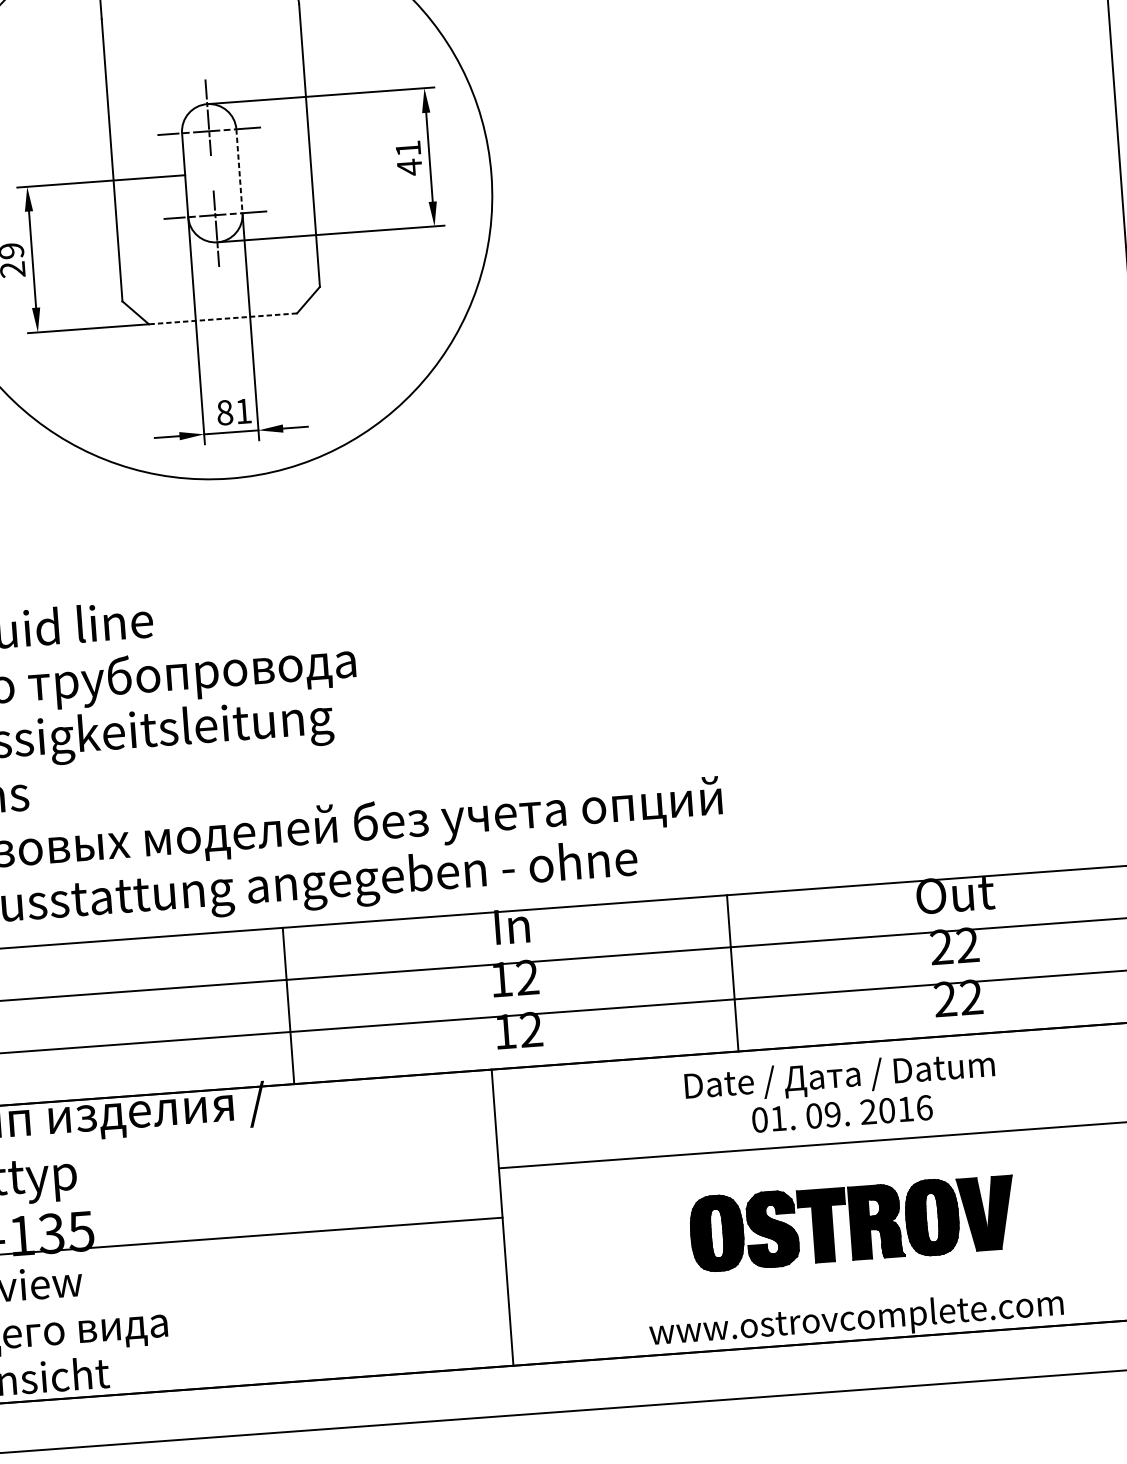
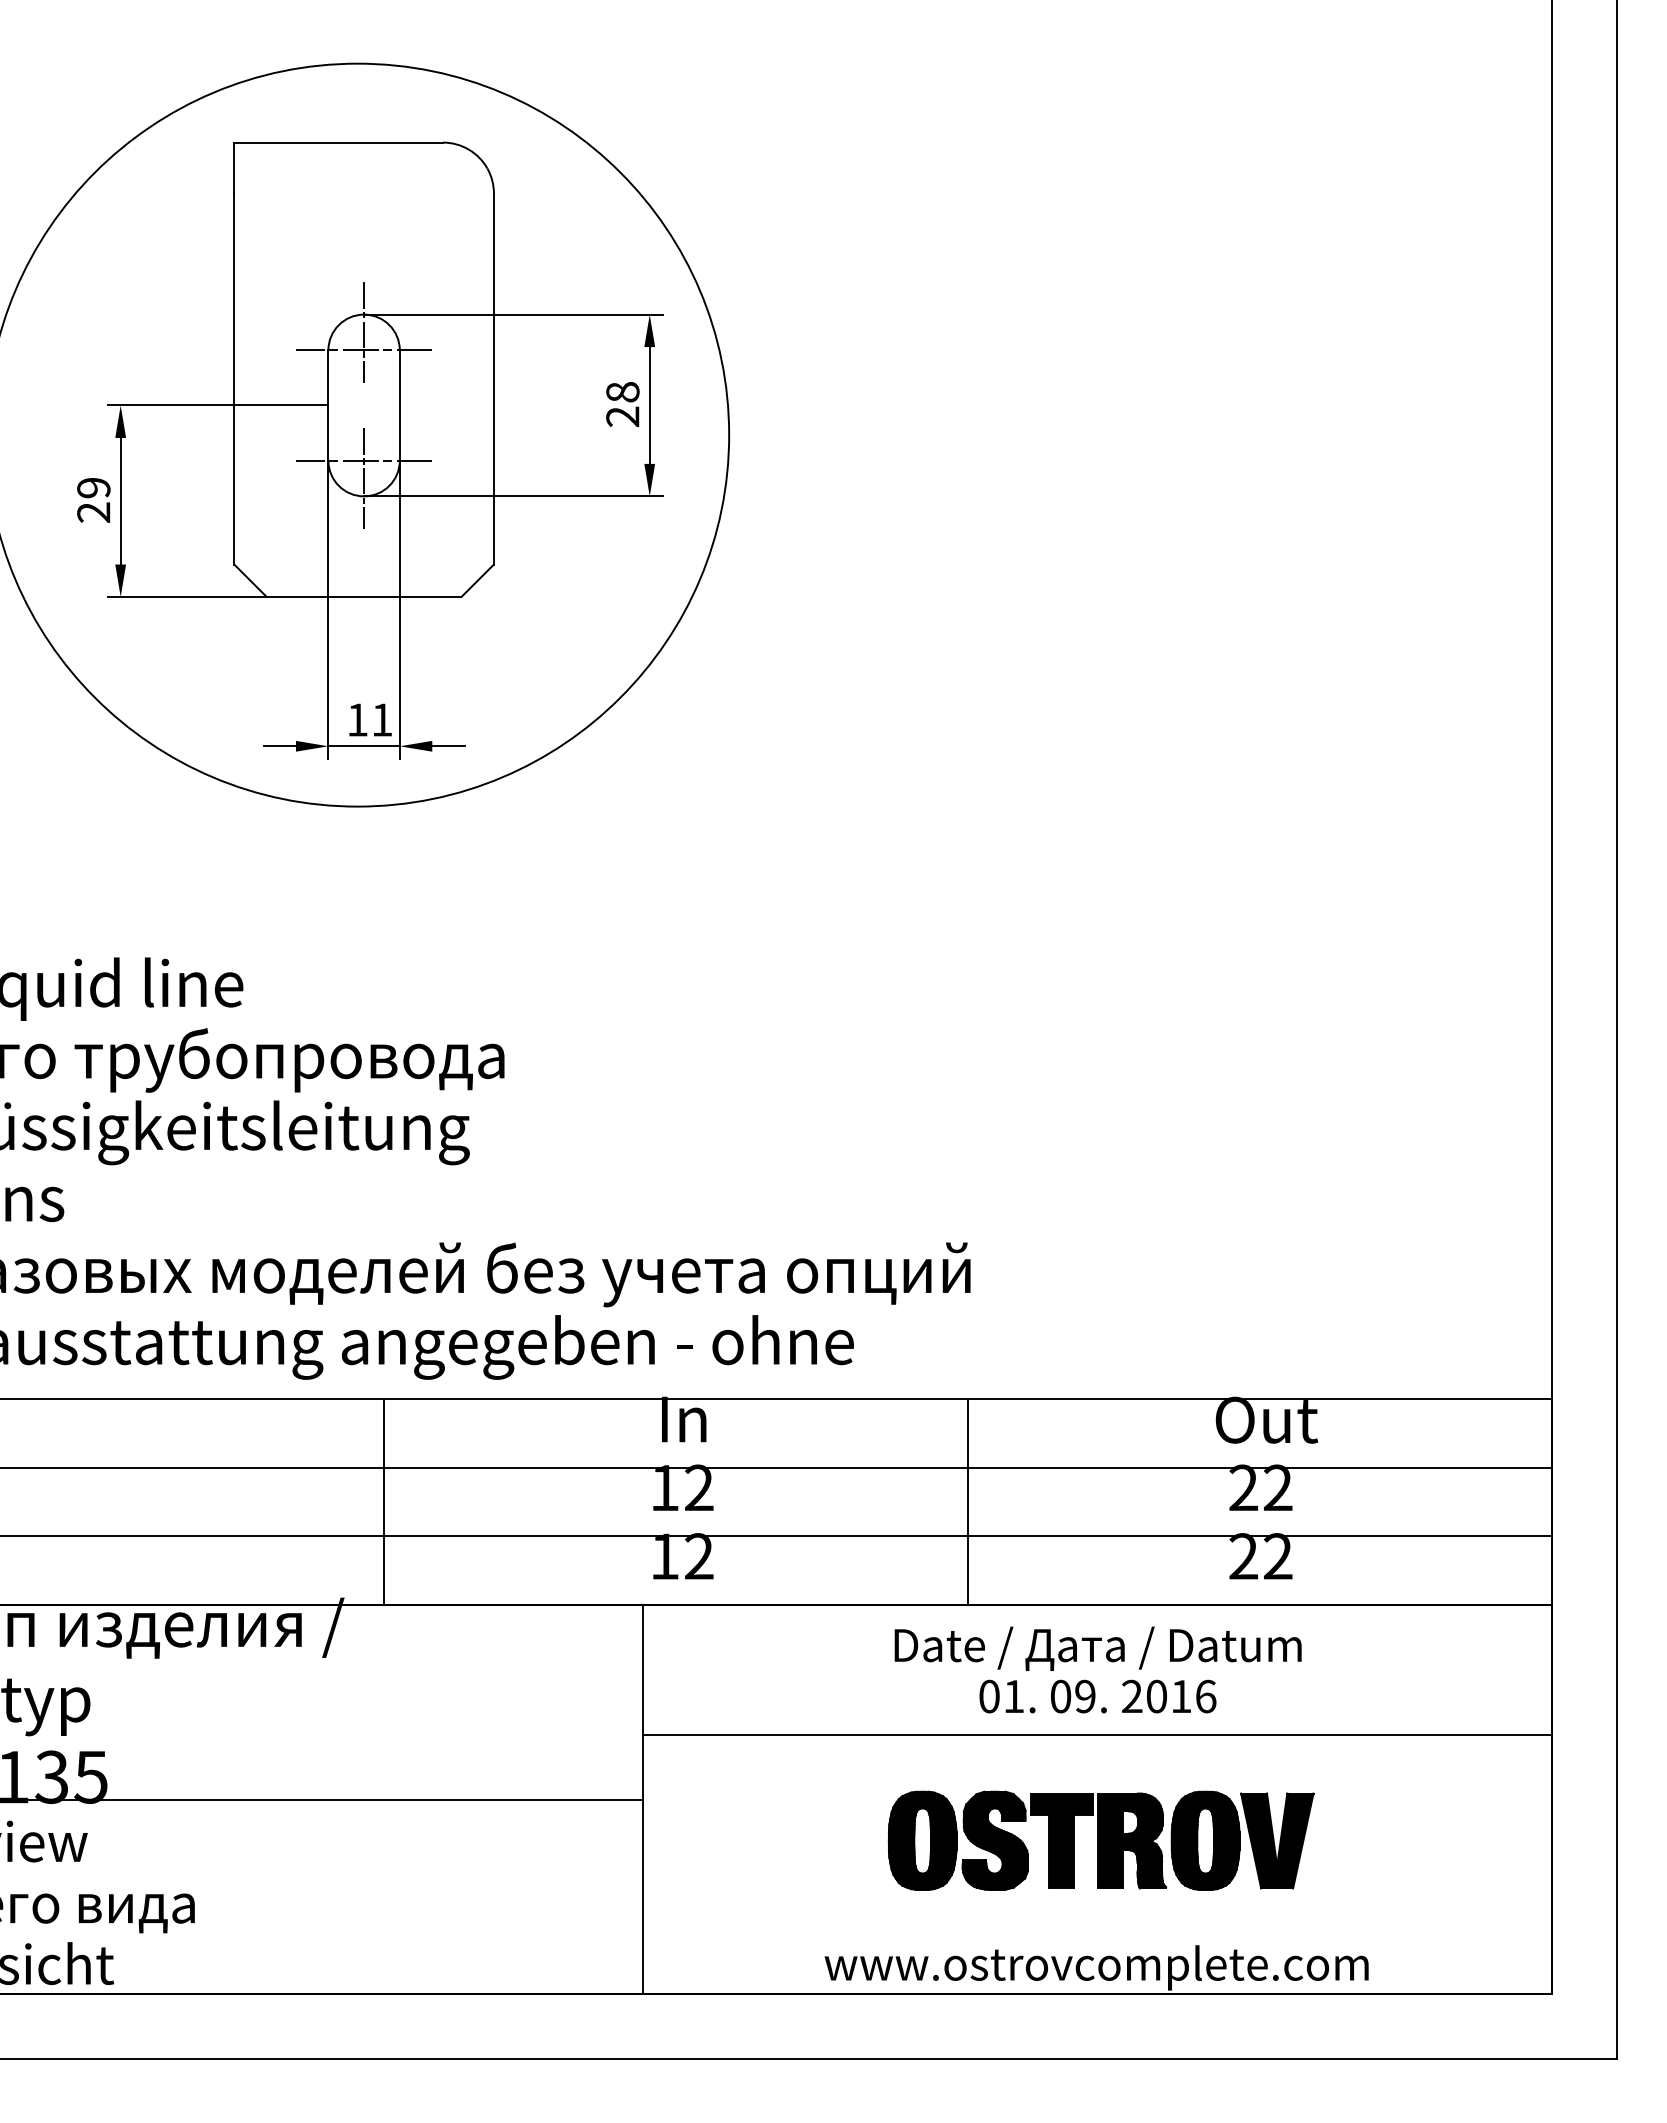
text: (408, 158) -> (622, 405), 41 -> 28
line: (239, 172) -> (399, 406), dashed -> solid
line: (222, 319) -> (363, 597), dashed -> solid
text: (224, 412) -> (357, 719), 81 -> 11

